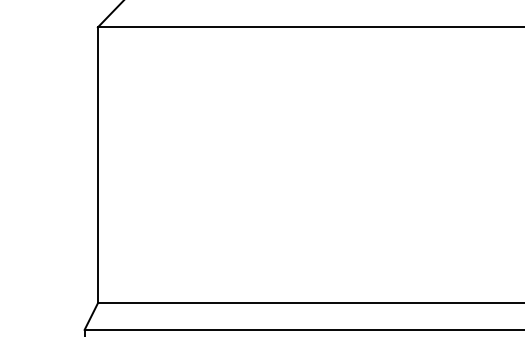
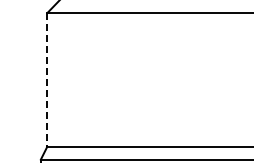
line: (98, 164) -> (47, 79), solid -> dashed

